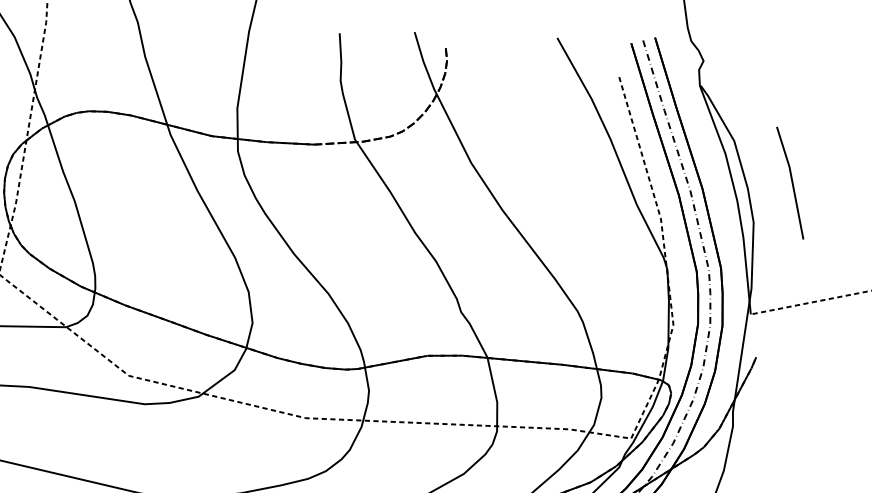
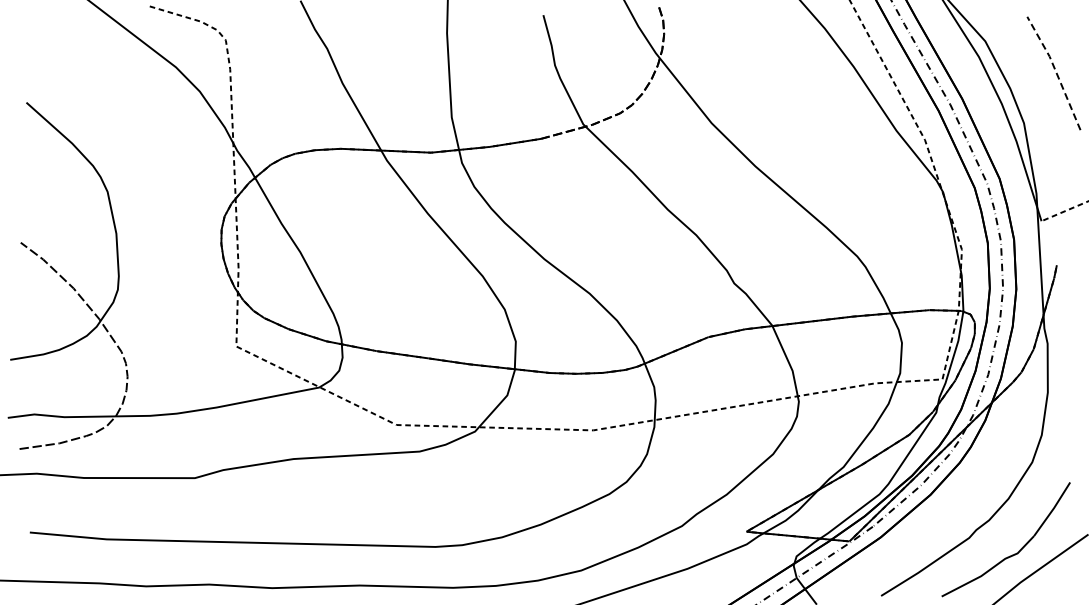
line: (791, 181) -> (1055, 71), solid -> dashed

